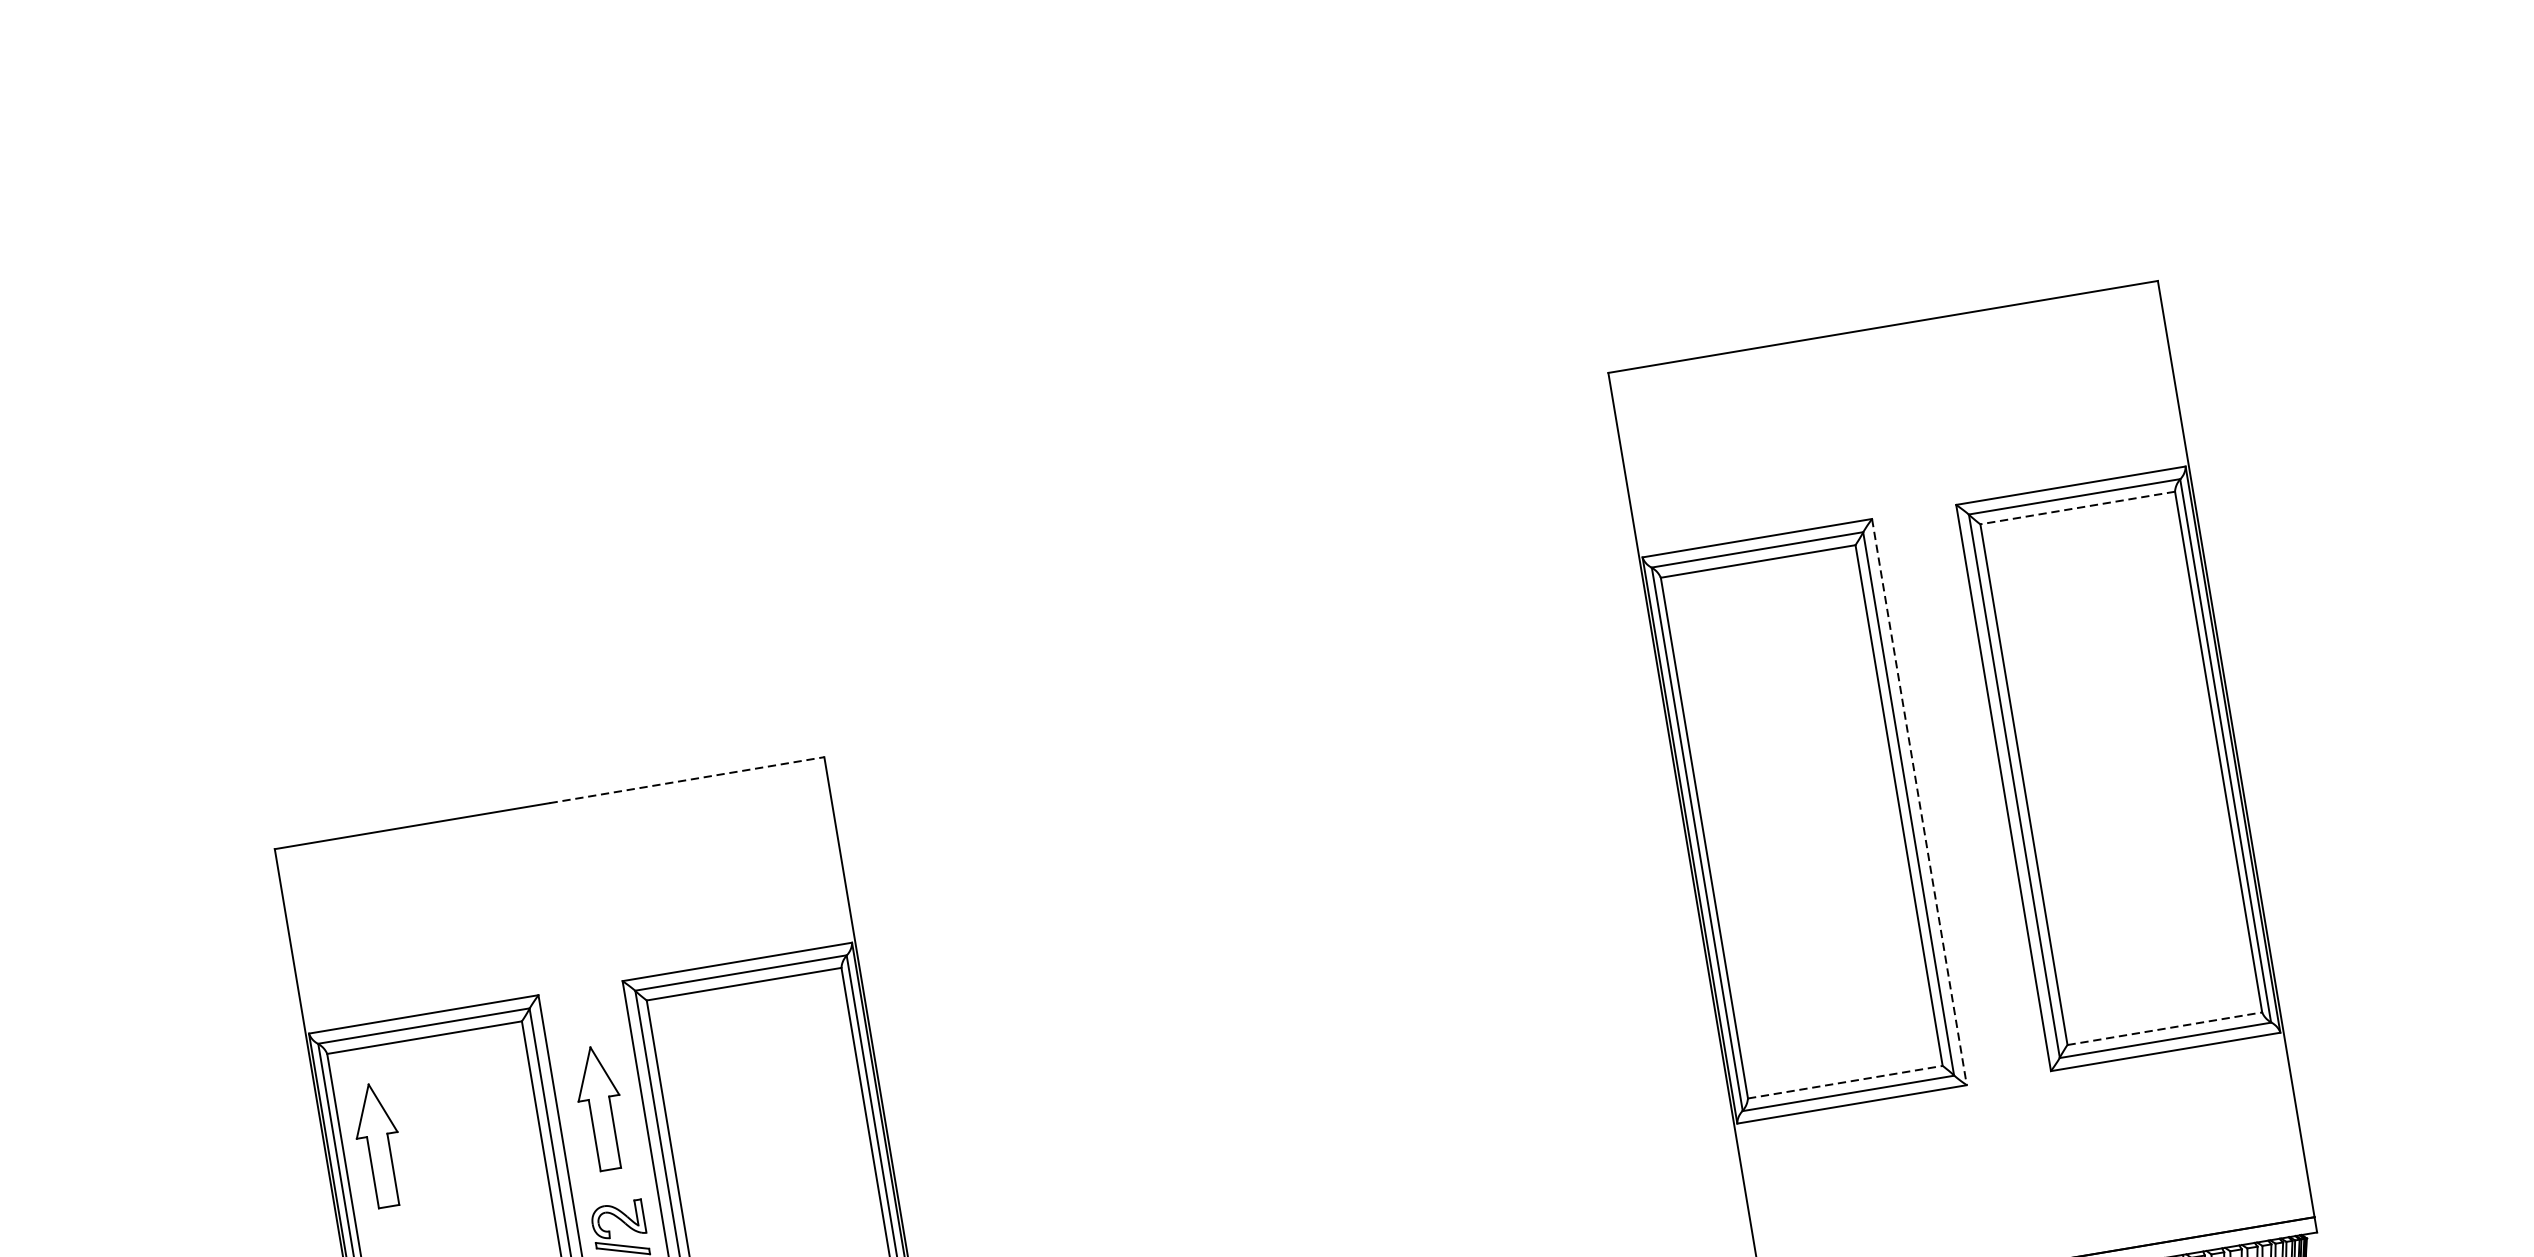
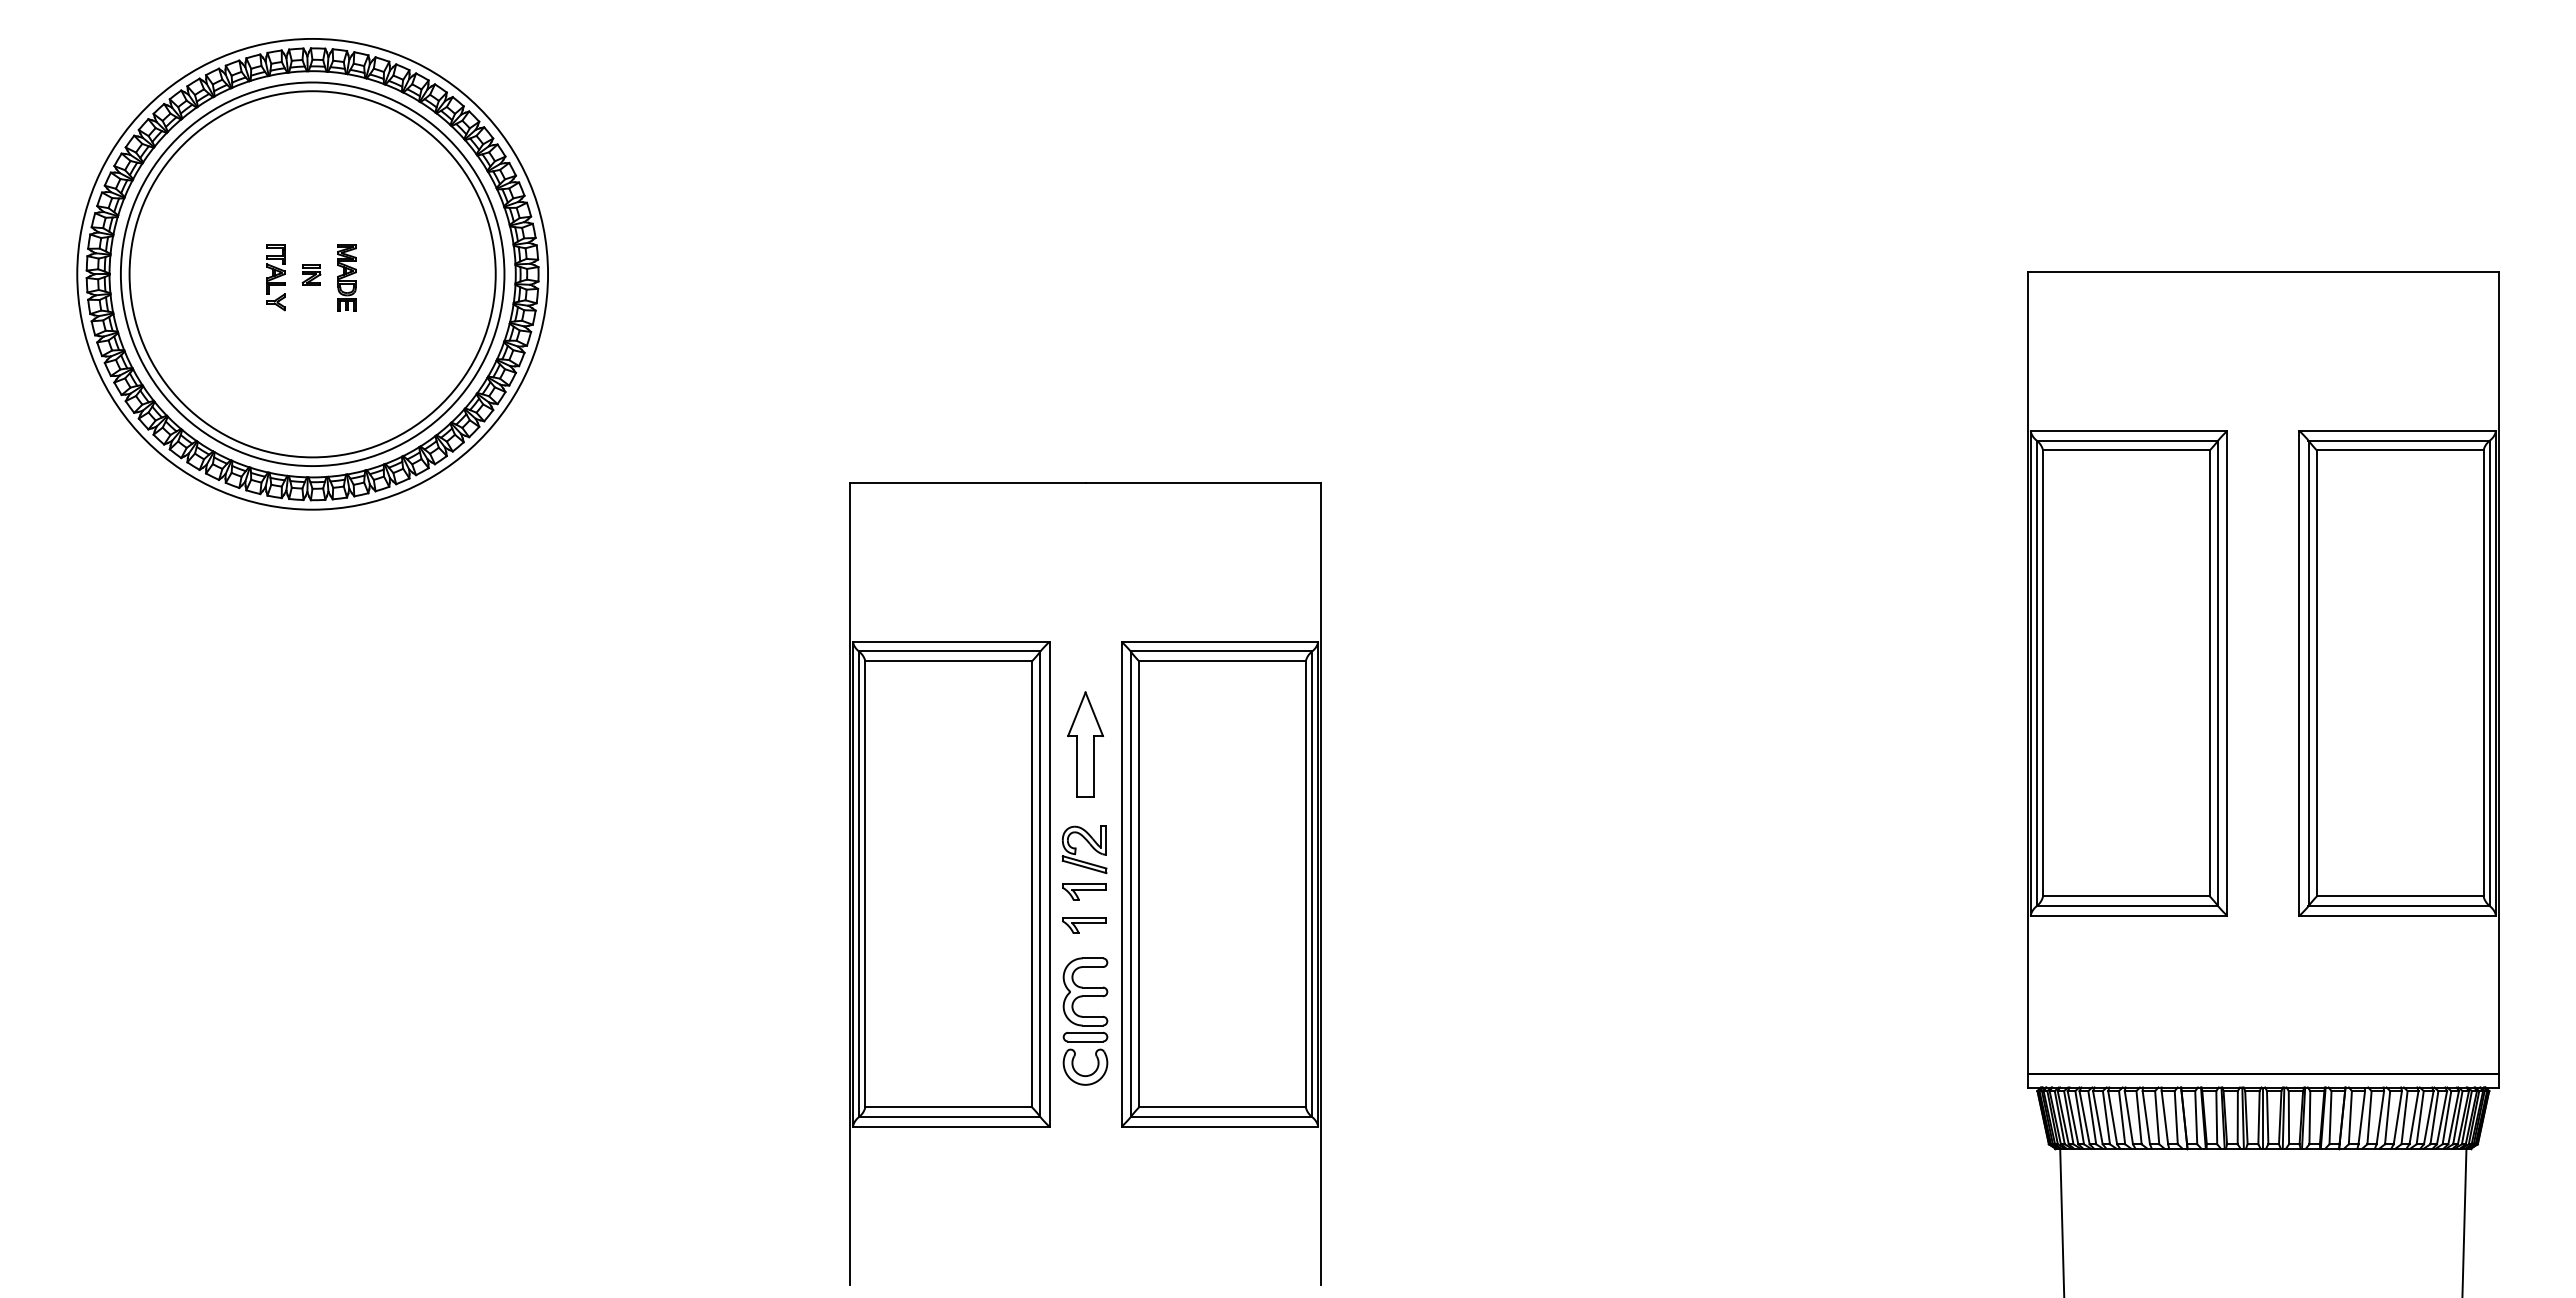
line: (2076, 508) -> (2399, 450), dashed -> solid
line: (687, 780) -> (1203, 483), dashed -> solid
line: (1919, 802) -> (2227, 673), dashed -> solid
line: (2165, 1028) -> (2400, 896), dashed -> solid
line: (1845, 1082) -> (2126, 896), dashed -> solid
part: (378, 1145) -> (895, 744), removed

